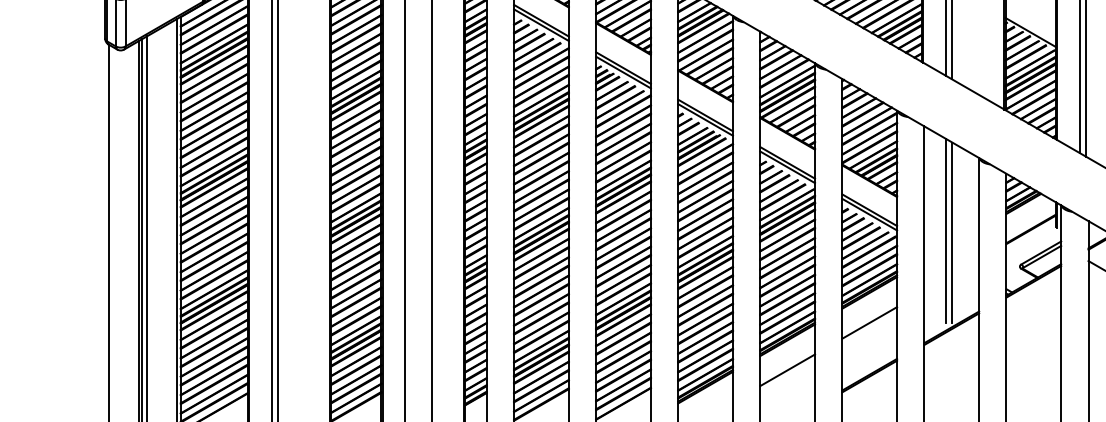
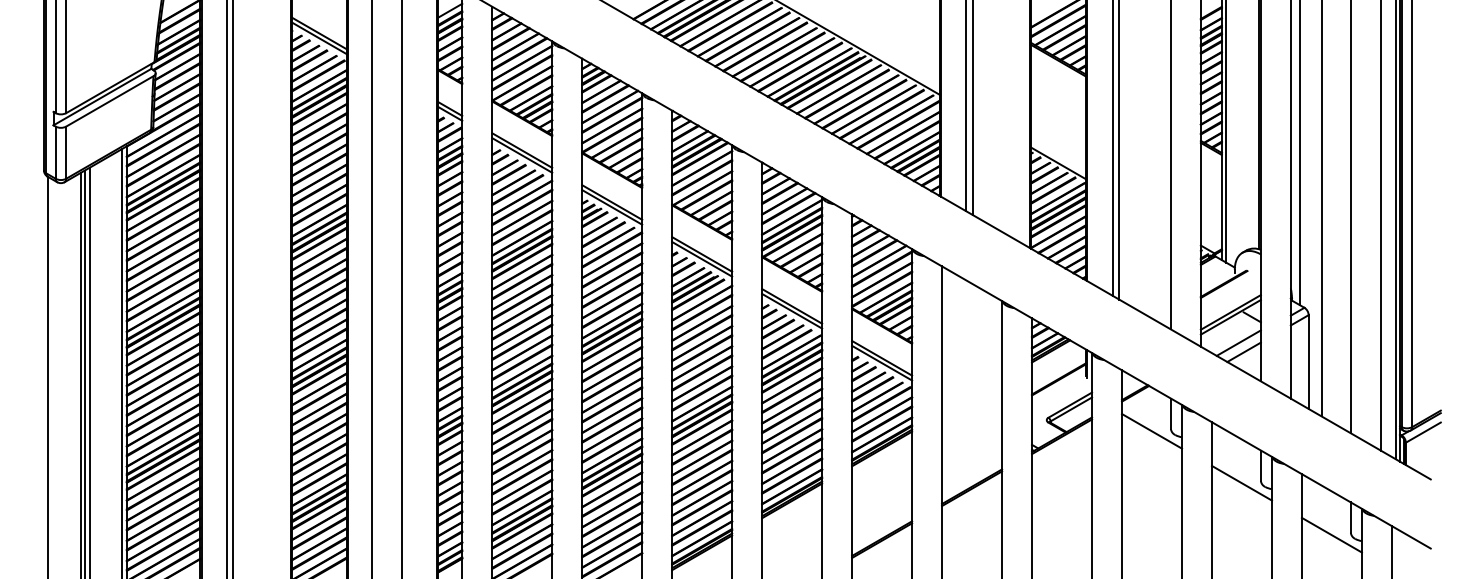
line: (946, 231) -> (966, 381), removed
line: (952, 233) -> (972, 383), removed
line: (870, 322) -> (882, 481), removed
line: (787, 370) -> (792, 533), removed

